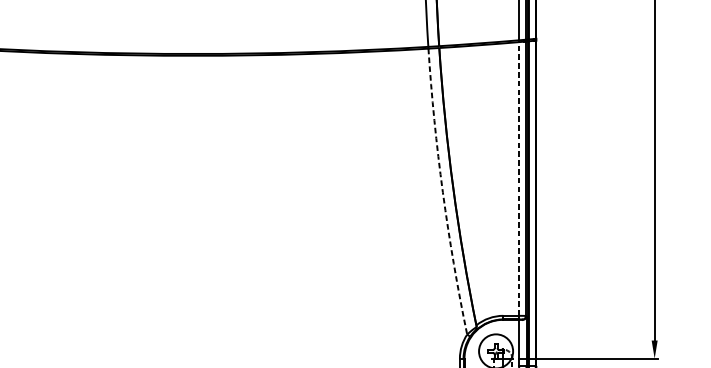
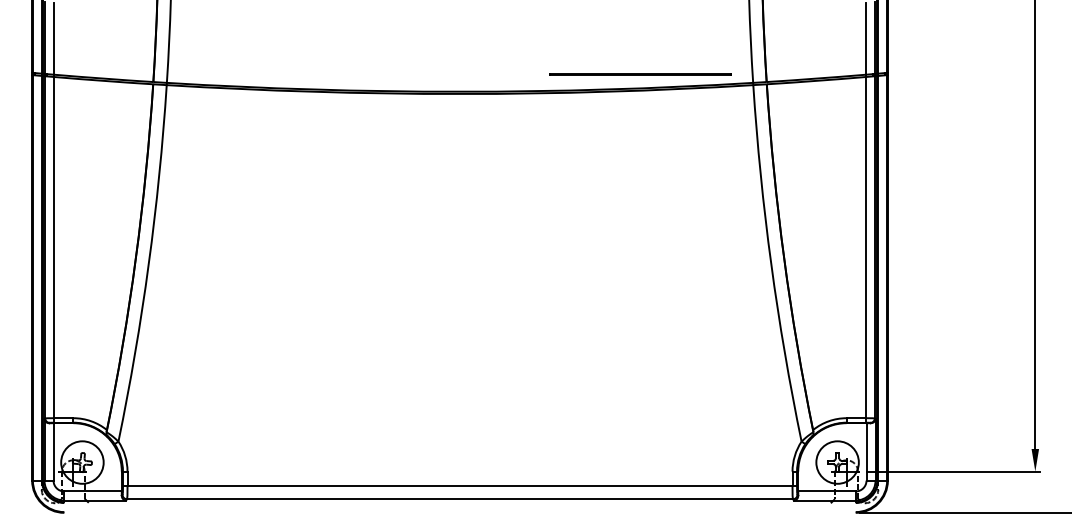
line: (337, 40) -> (640, 74), added
line: (518, 178) -> (865, 247), dashed -> solid
arc: (443, 192) -> (771, 264), dashed -> solid

